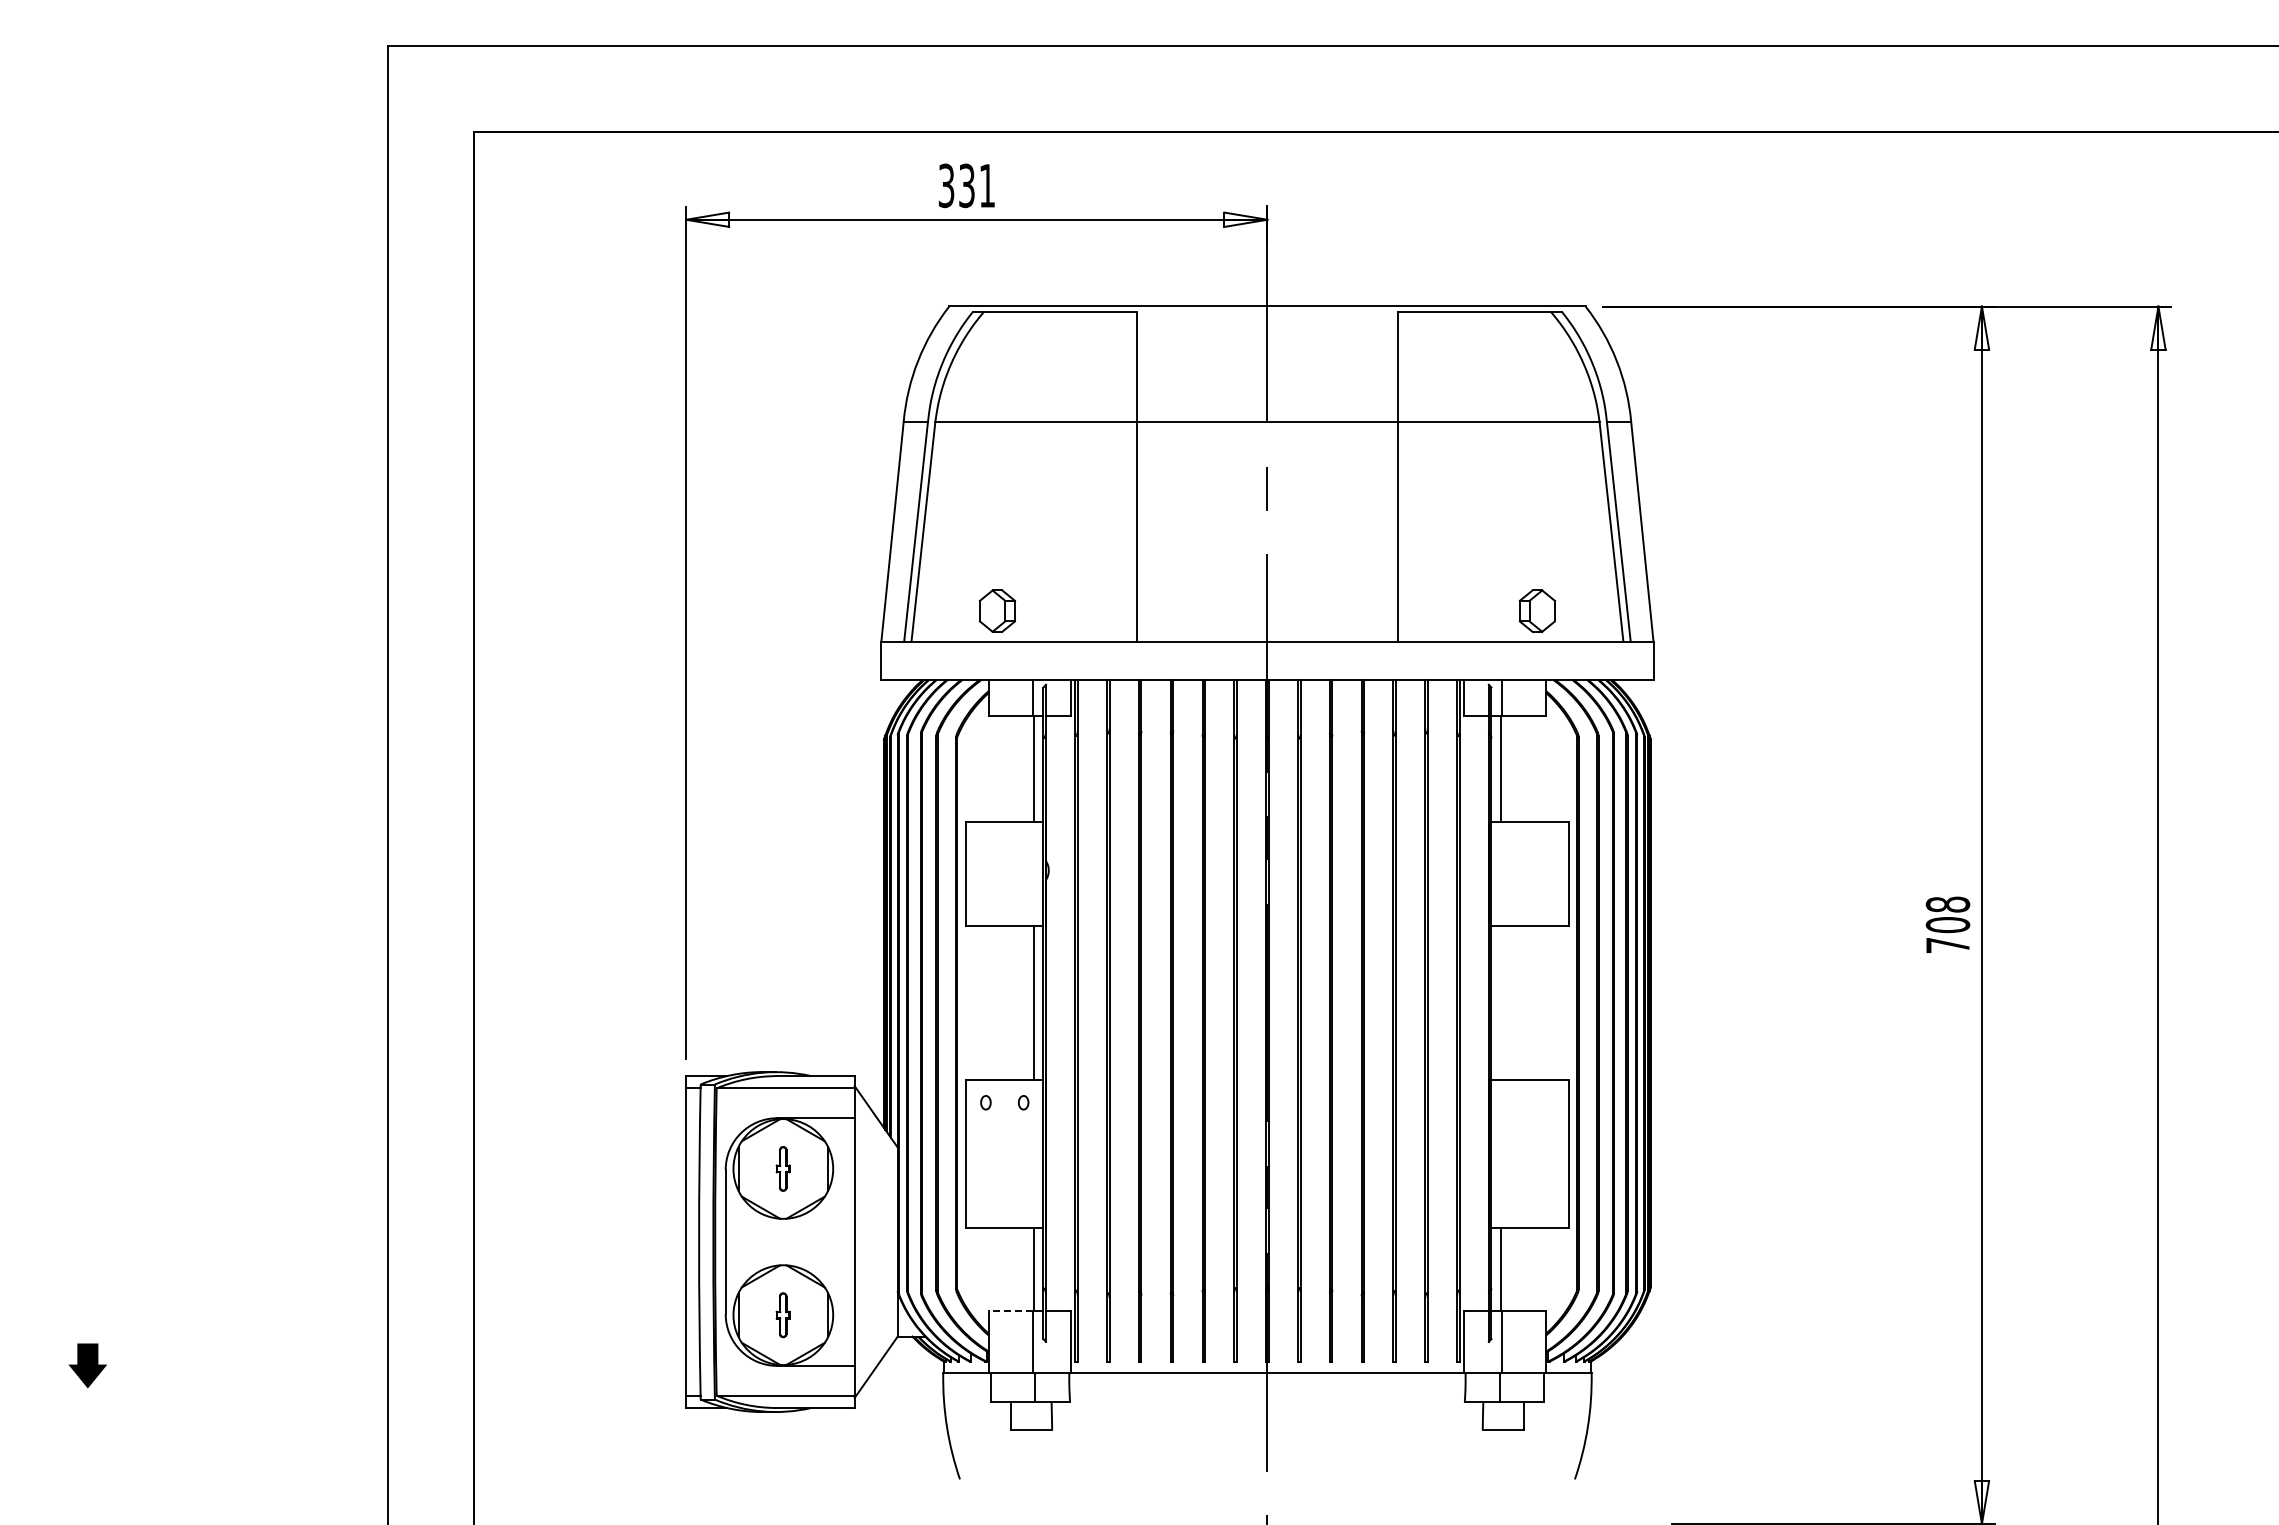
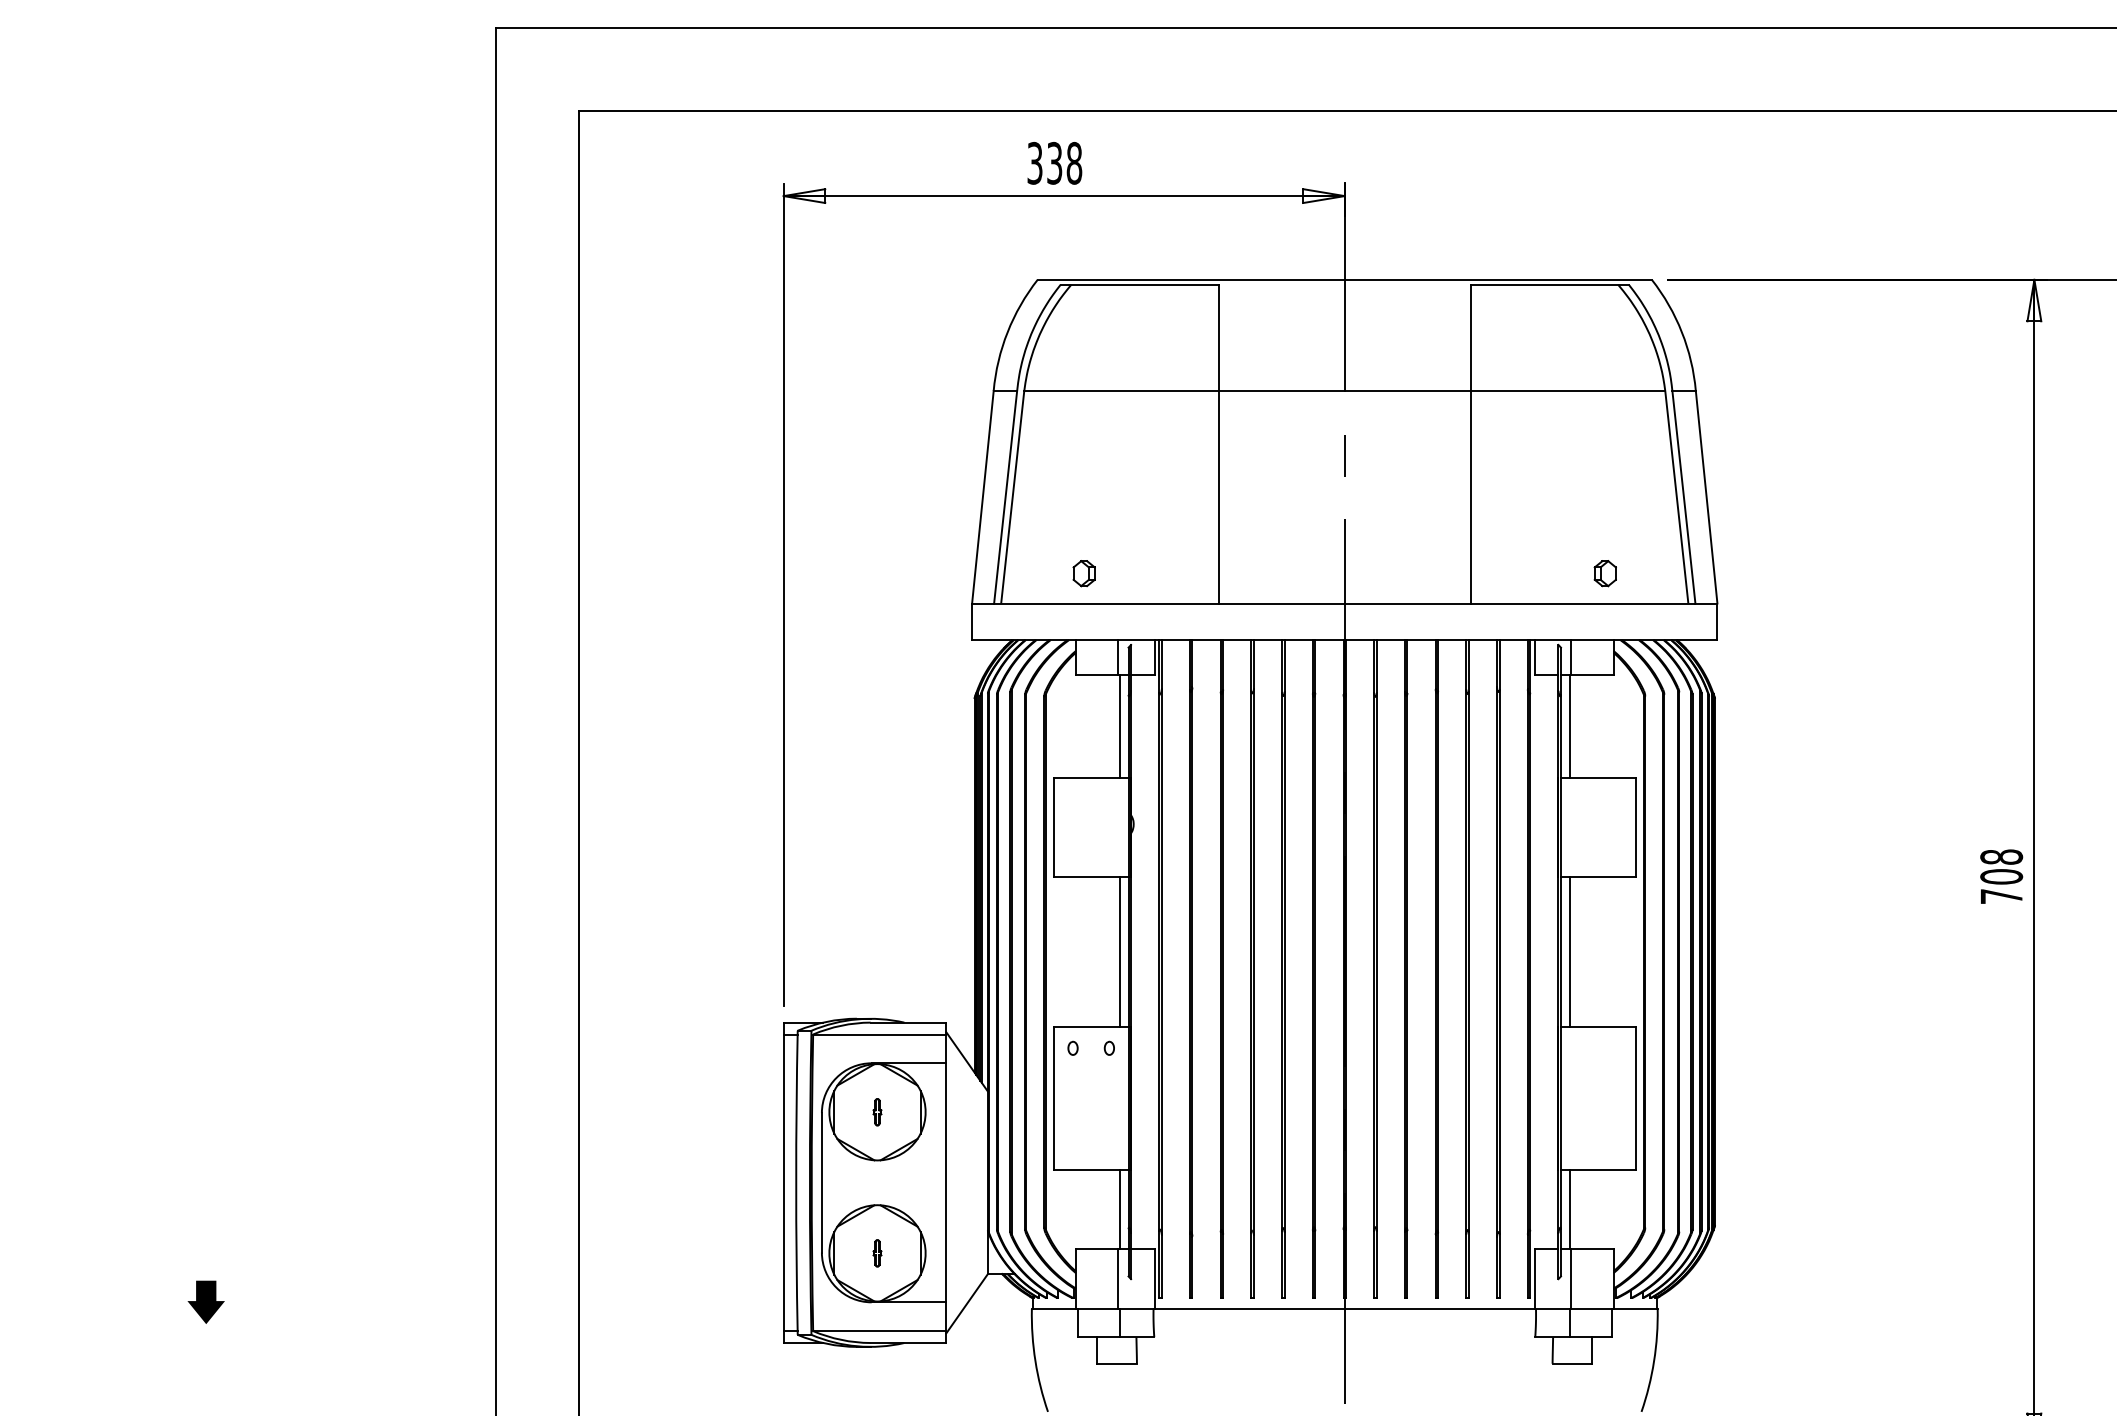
text: (987, 185) -> (1074, 163), 331 -> 338
part: (997, 610) -> (1084, 573), size x0.62
part: (1537, 610) -> (1605, 573), size x0.62
line: (1500, 1002) -> (1569, 951), added
part: (783, 1168) -> (877, 1111), size x0.62
line: (1010, 1310) -> (1096, 1248), dashed -> solid
part: (783, 1314) -> (877, 1252), size x0.62

